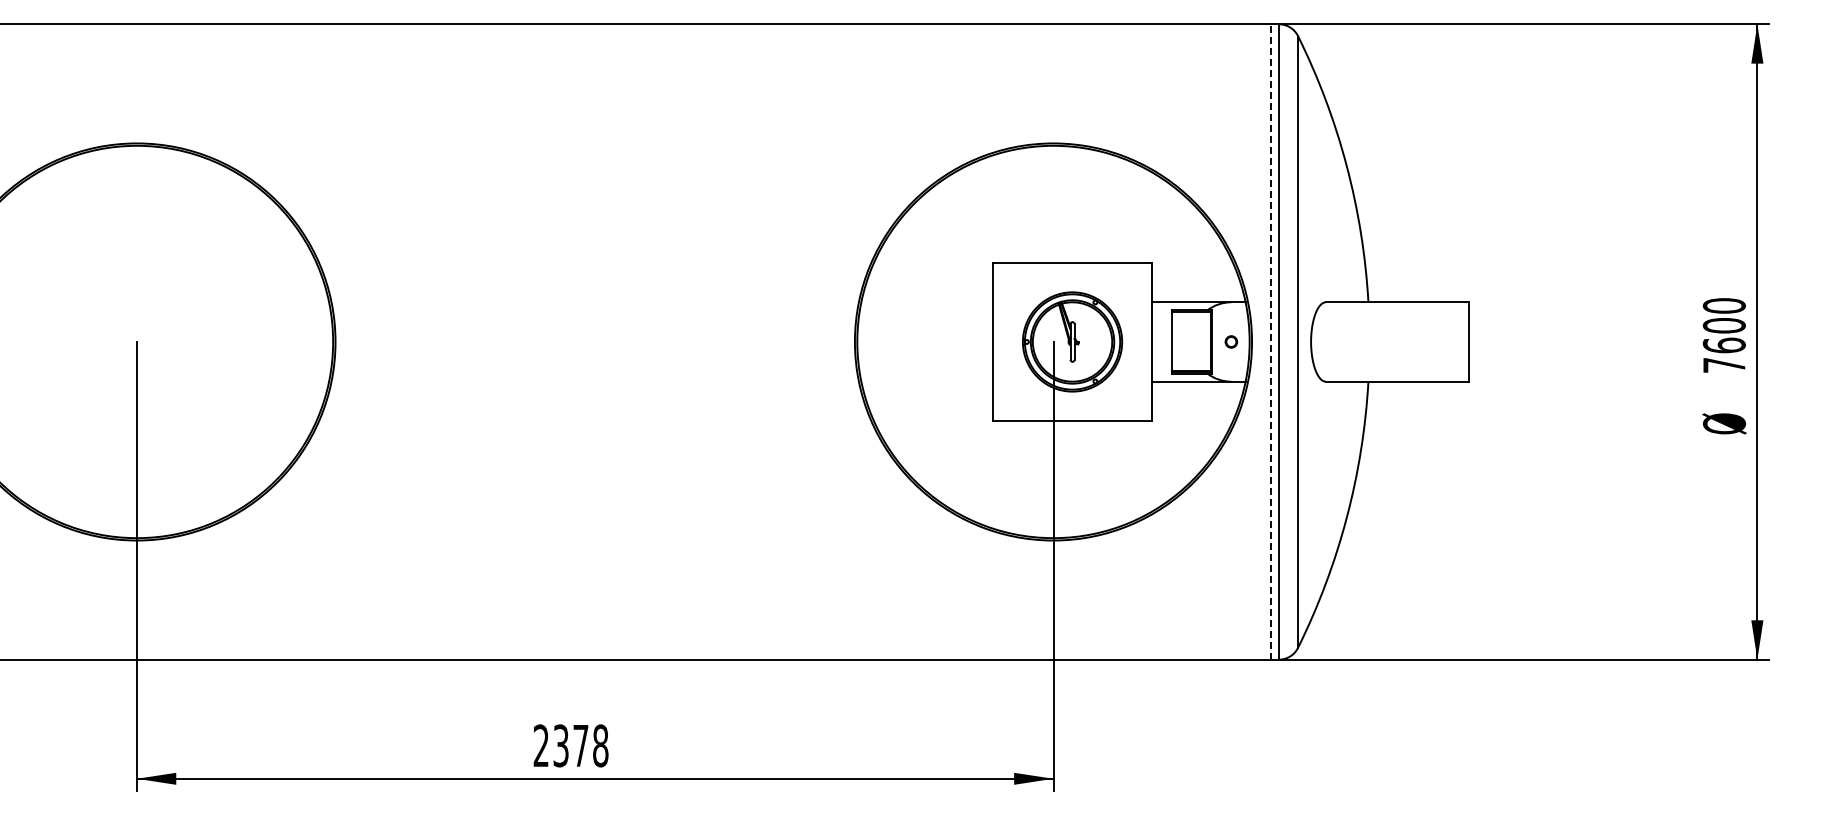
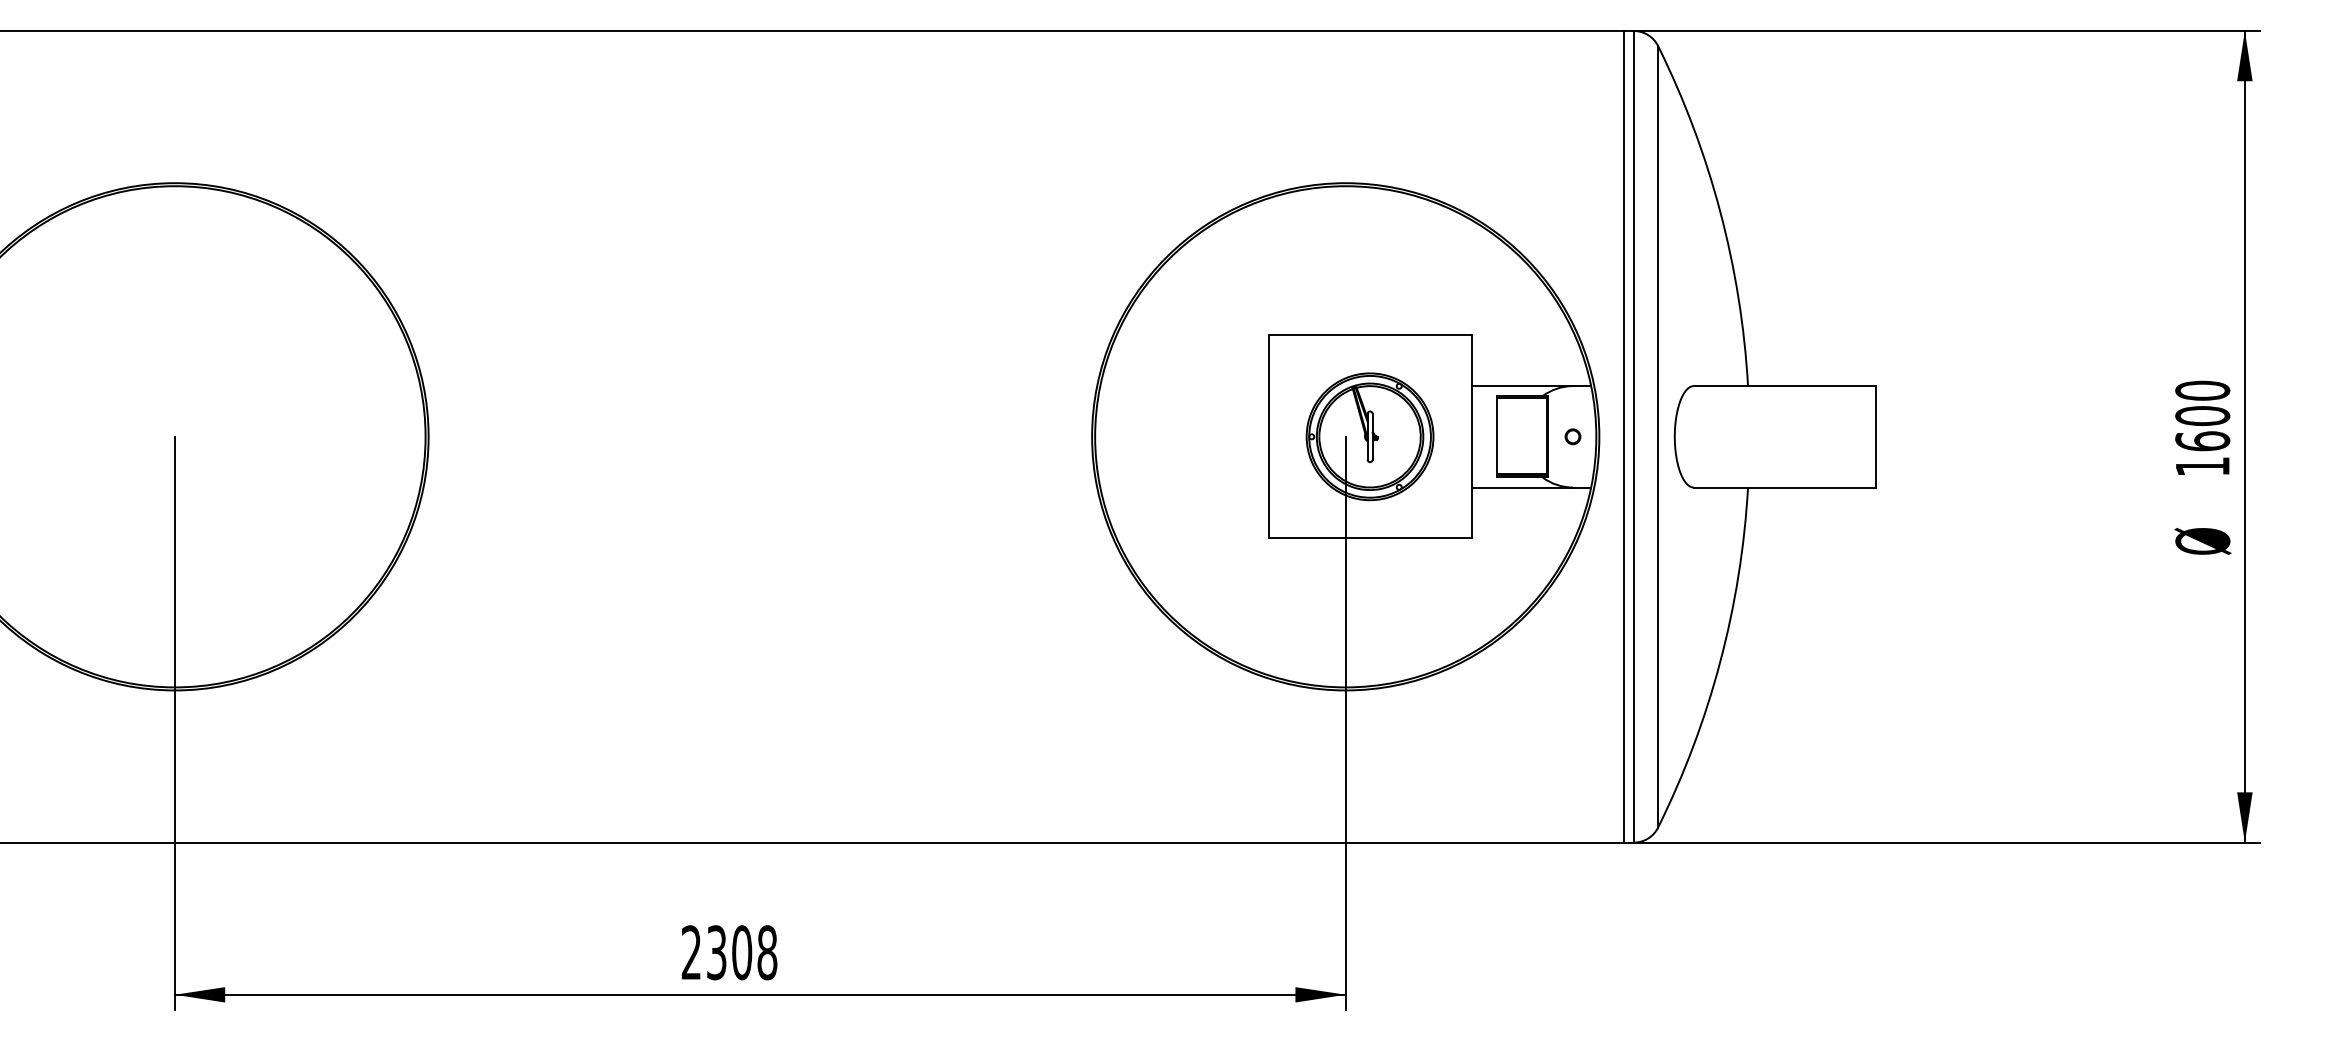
line: (1271, 341) -> (1624, 436), dashed -> solid
text: (1724, 365) -> (2202, 466), 7600 -> 1600
text: (580, 745) -> (741, 952), 2378 -> 2308

